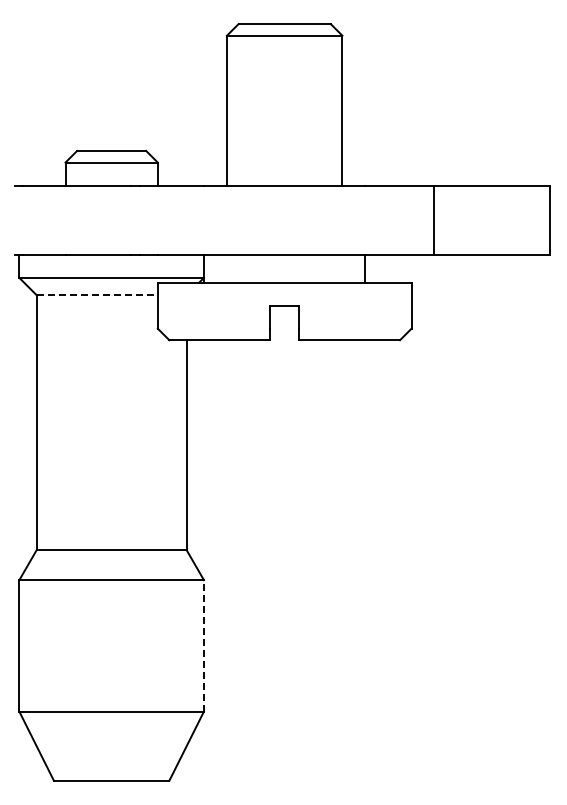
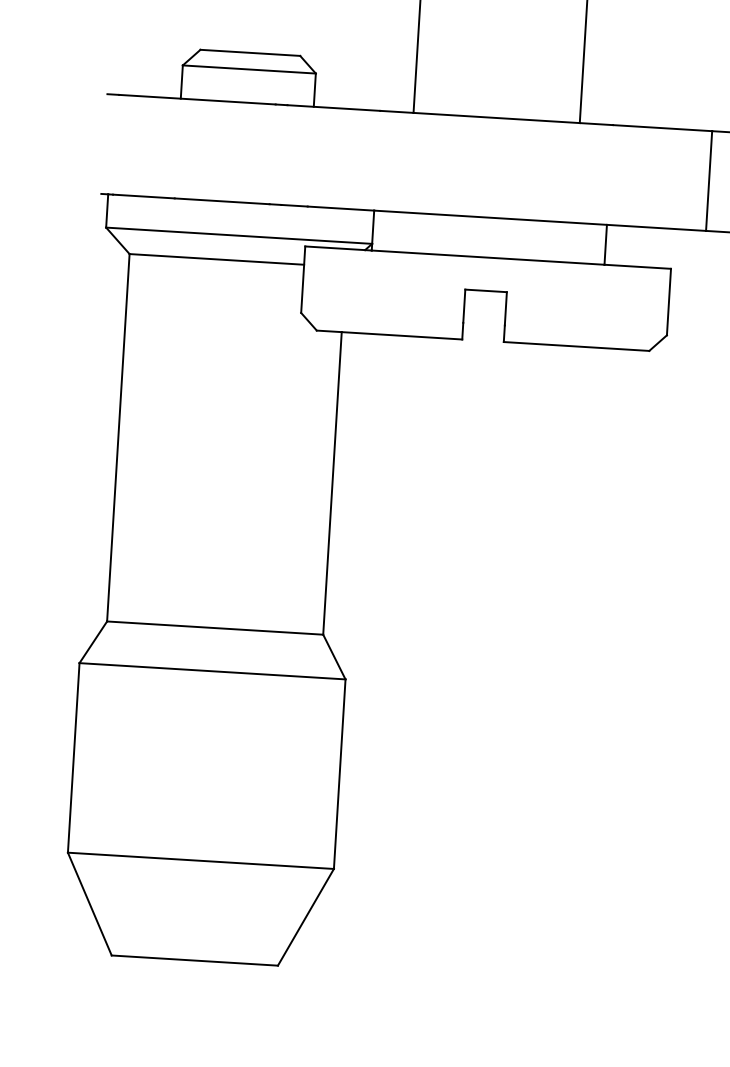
line: (97, 295) -> (217, 259), dashed -> solid
line: (203, 645) -> (339, 773), dashed -> solid

